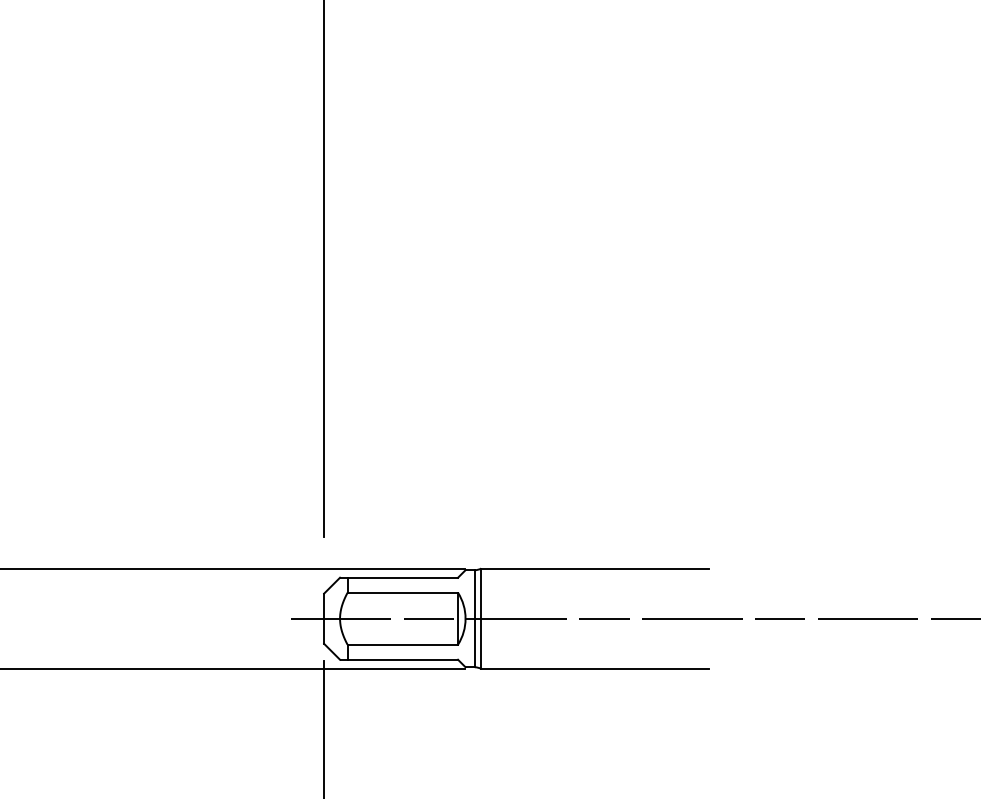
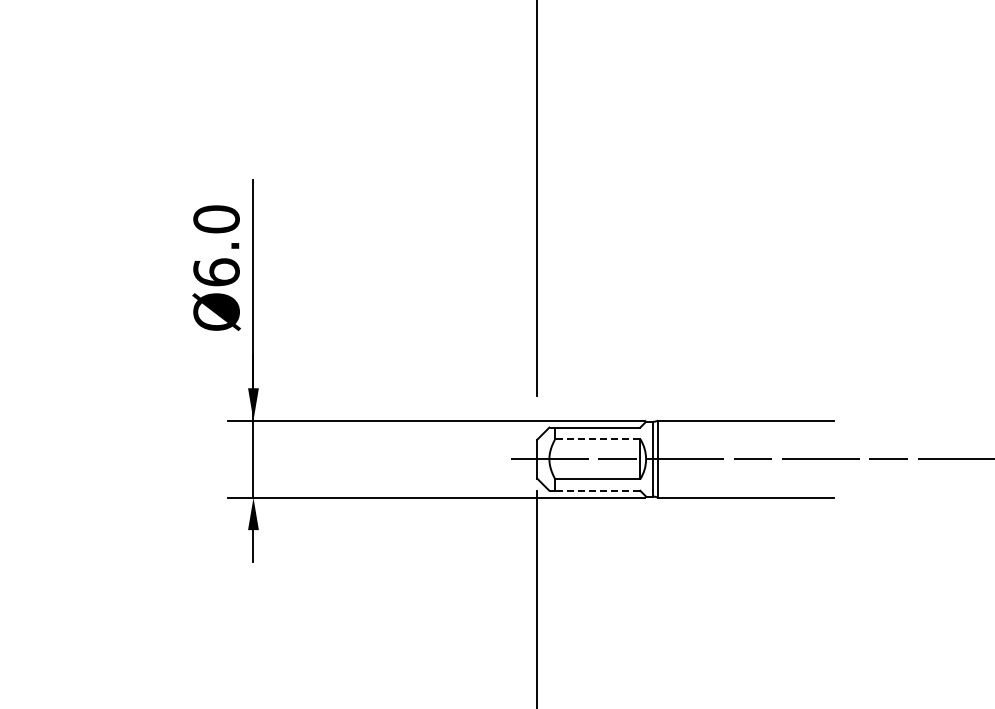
line: (402, 593) -> (597, 439), solid -> dashed
line: (402, 659) -> (597, 490), solid -> dashed

